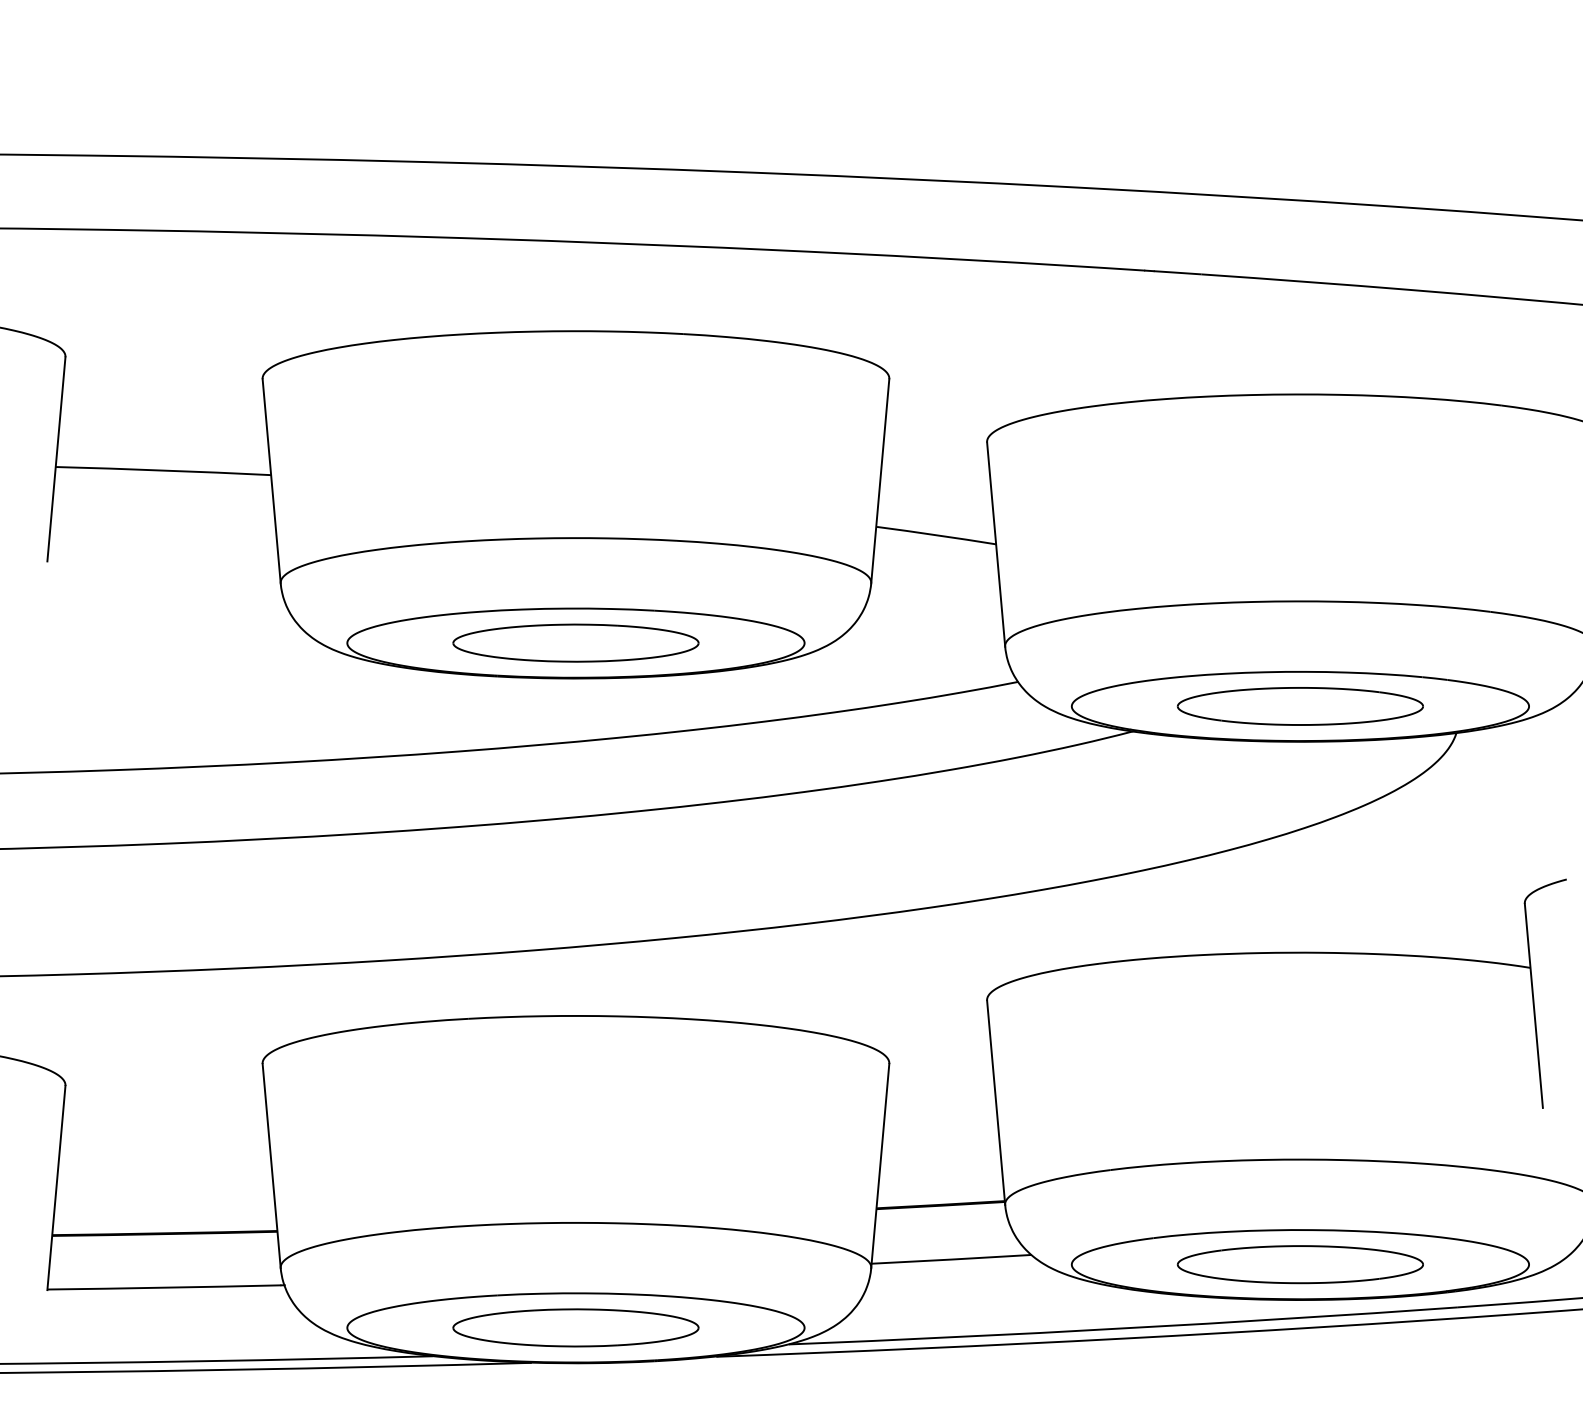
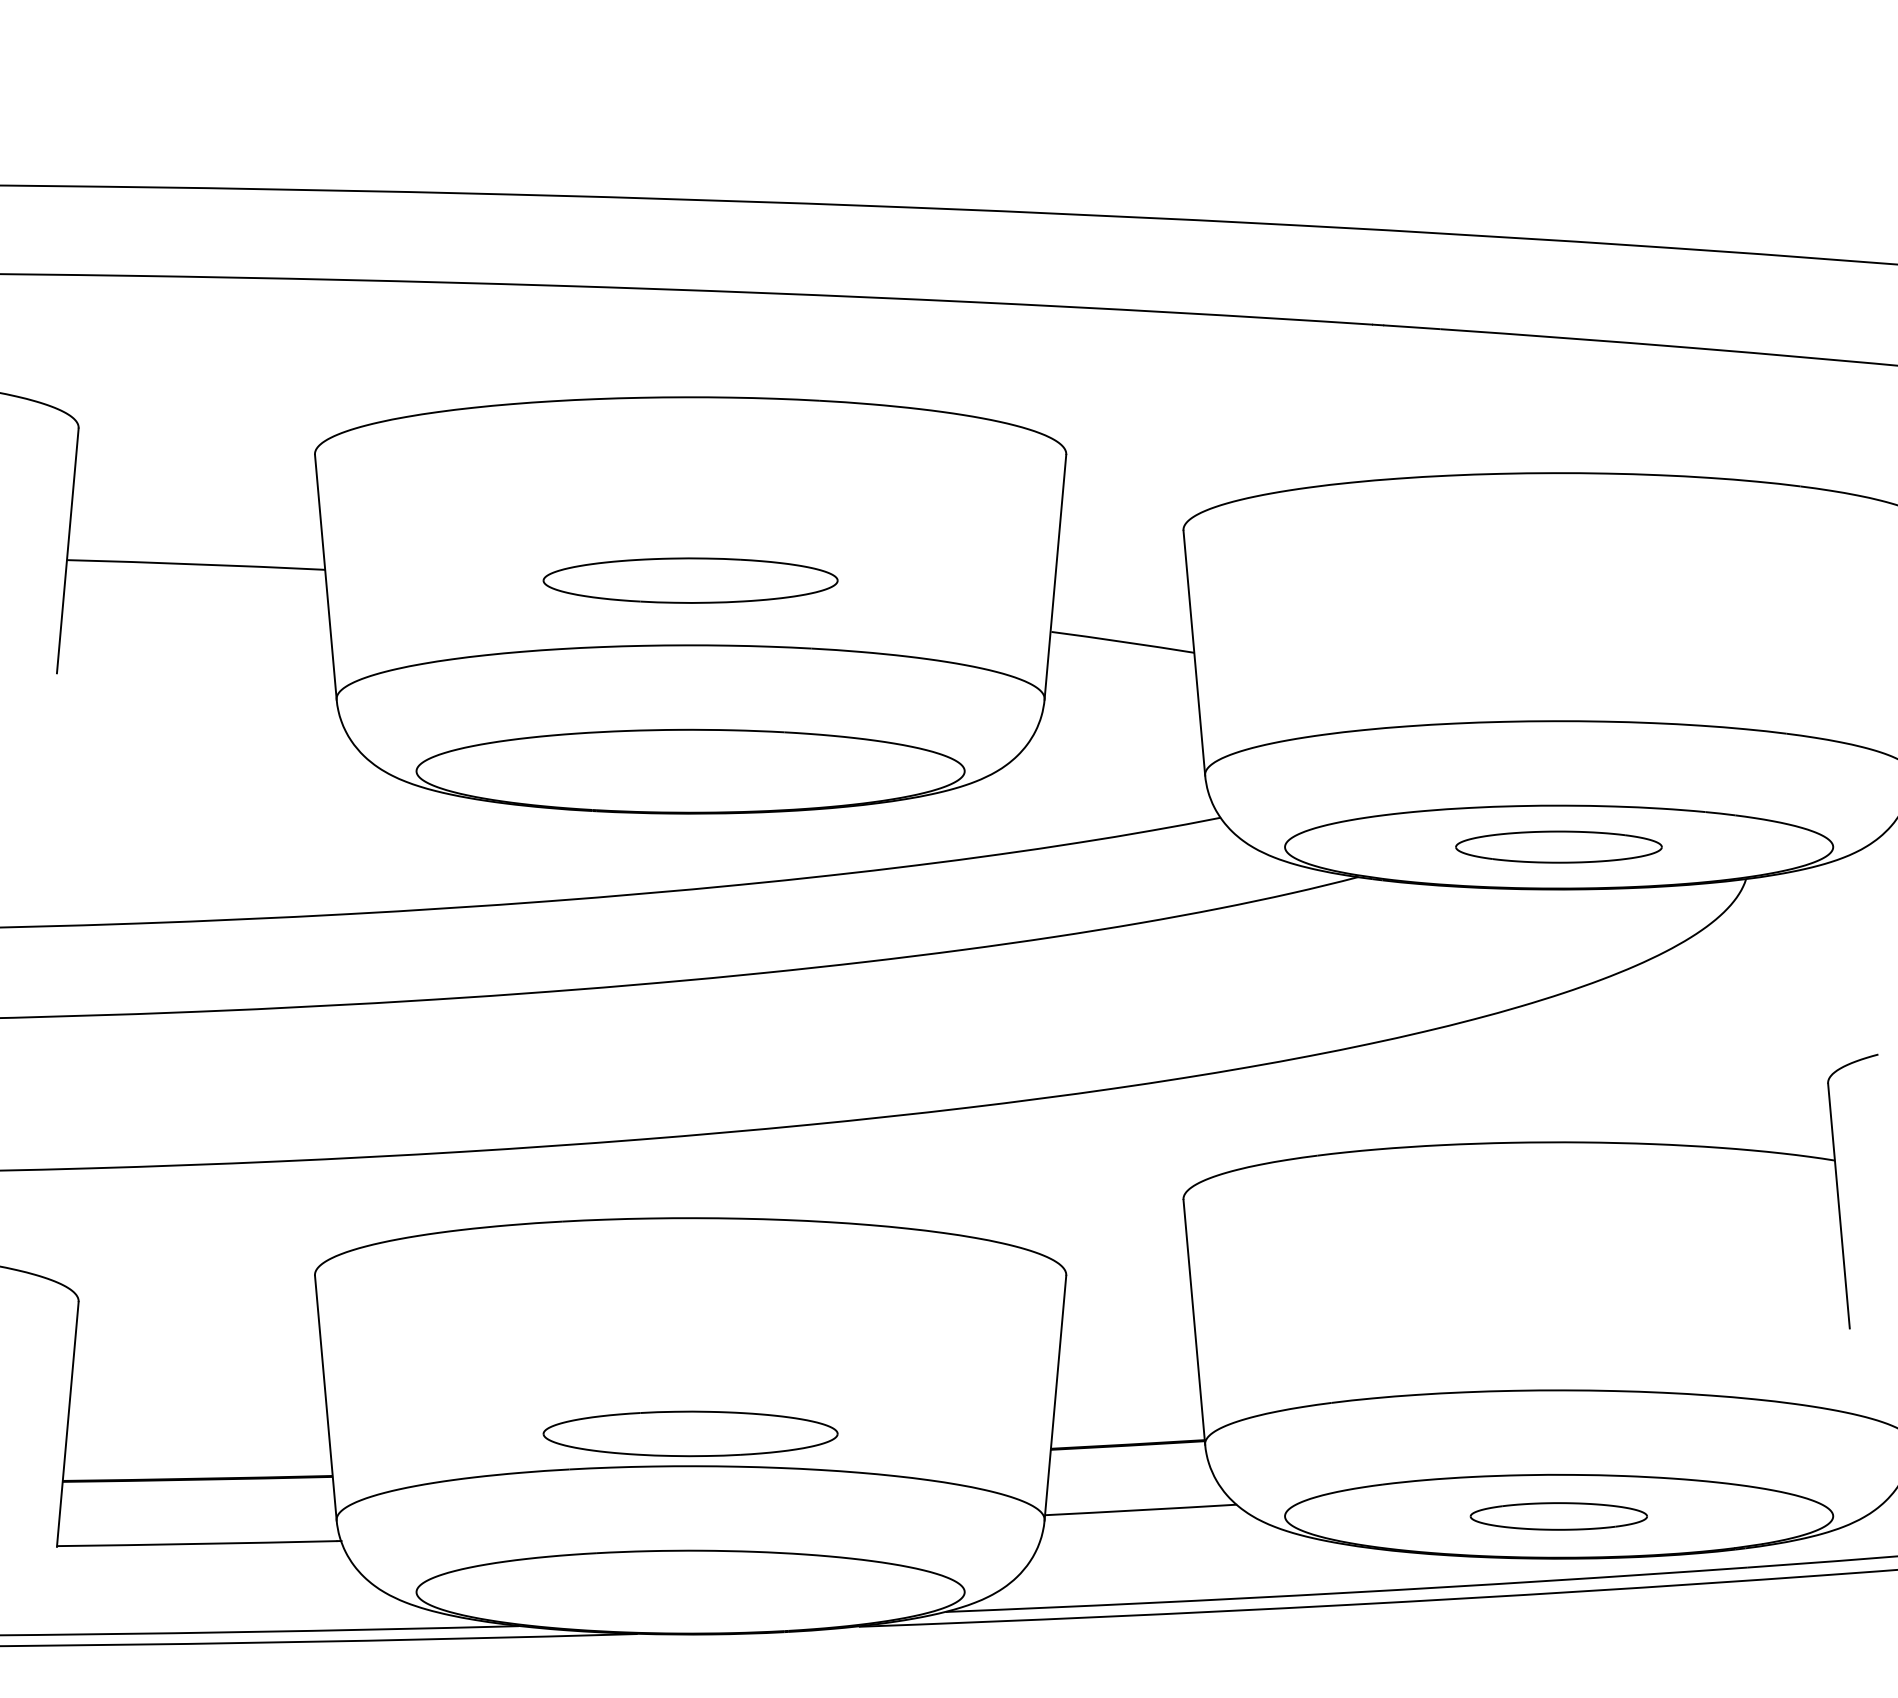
part: (575, 642) -> (690, 579), moved
part: (1299, 706) -> (1557, 847), size x0.7
part: (1299, 1264) -> (1557, 1516), size x0.6
part: (575, 1327) -> (690, 1433), moved

